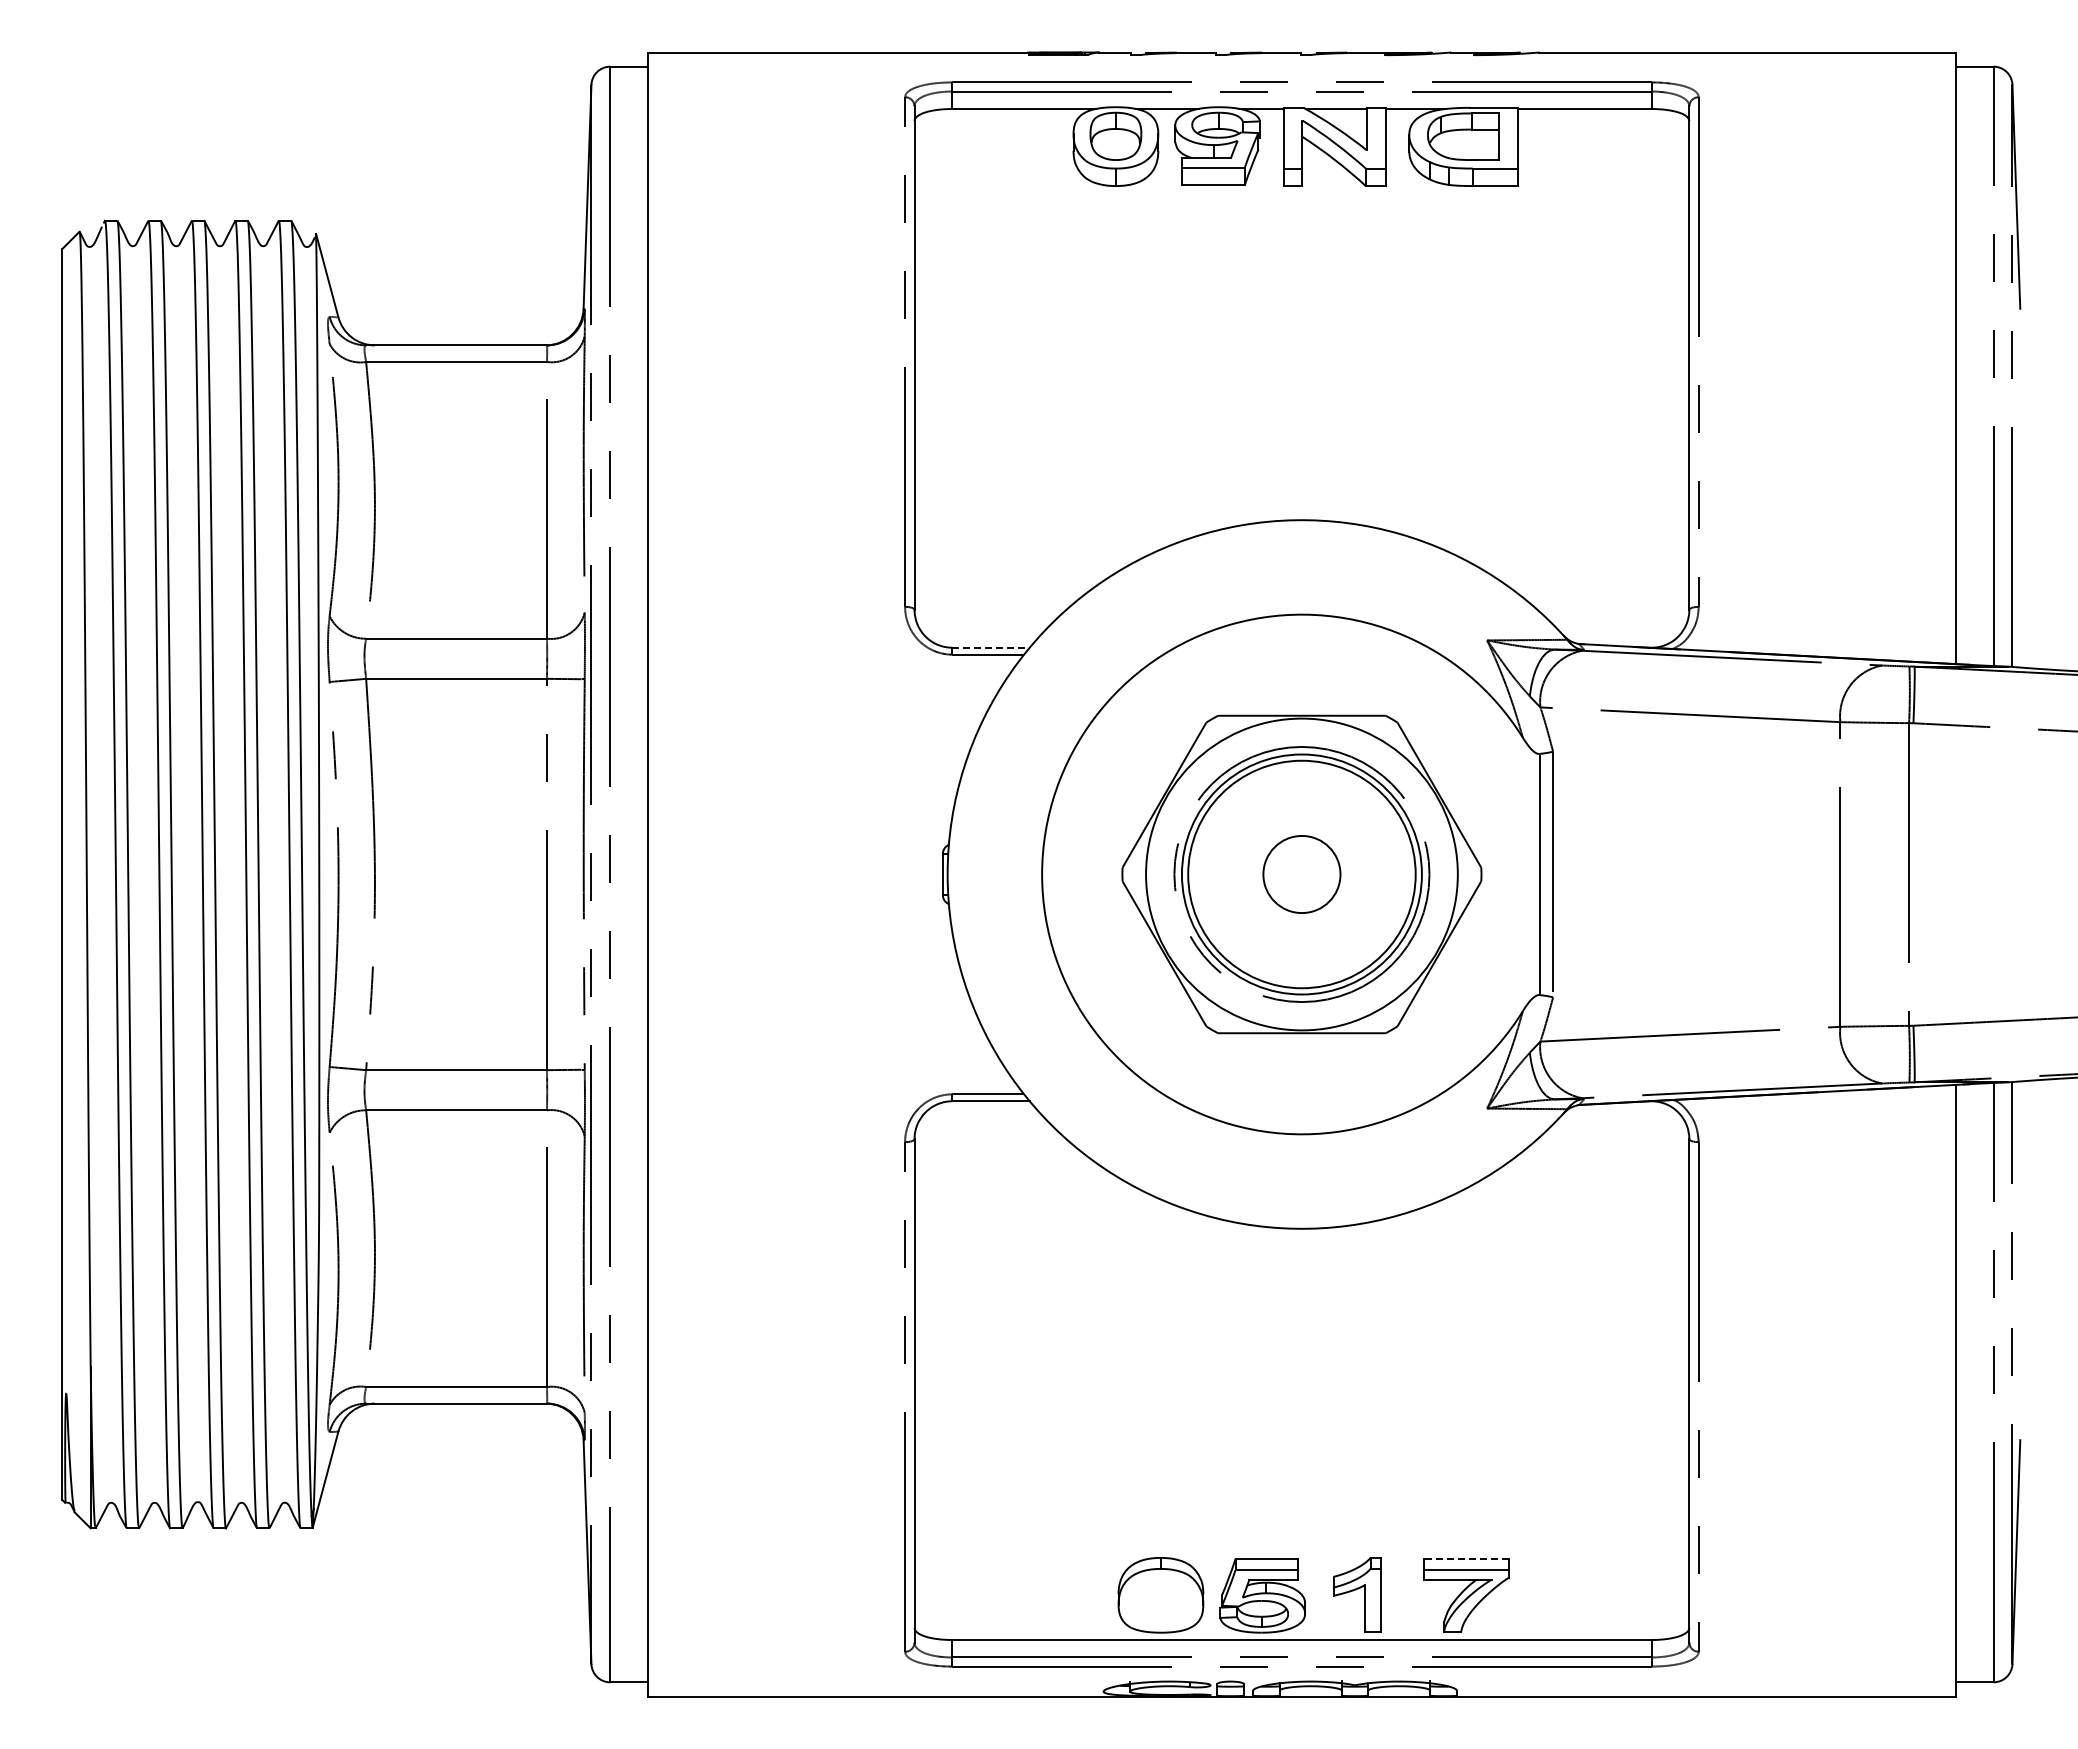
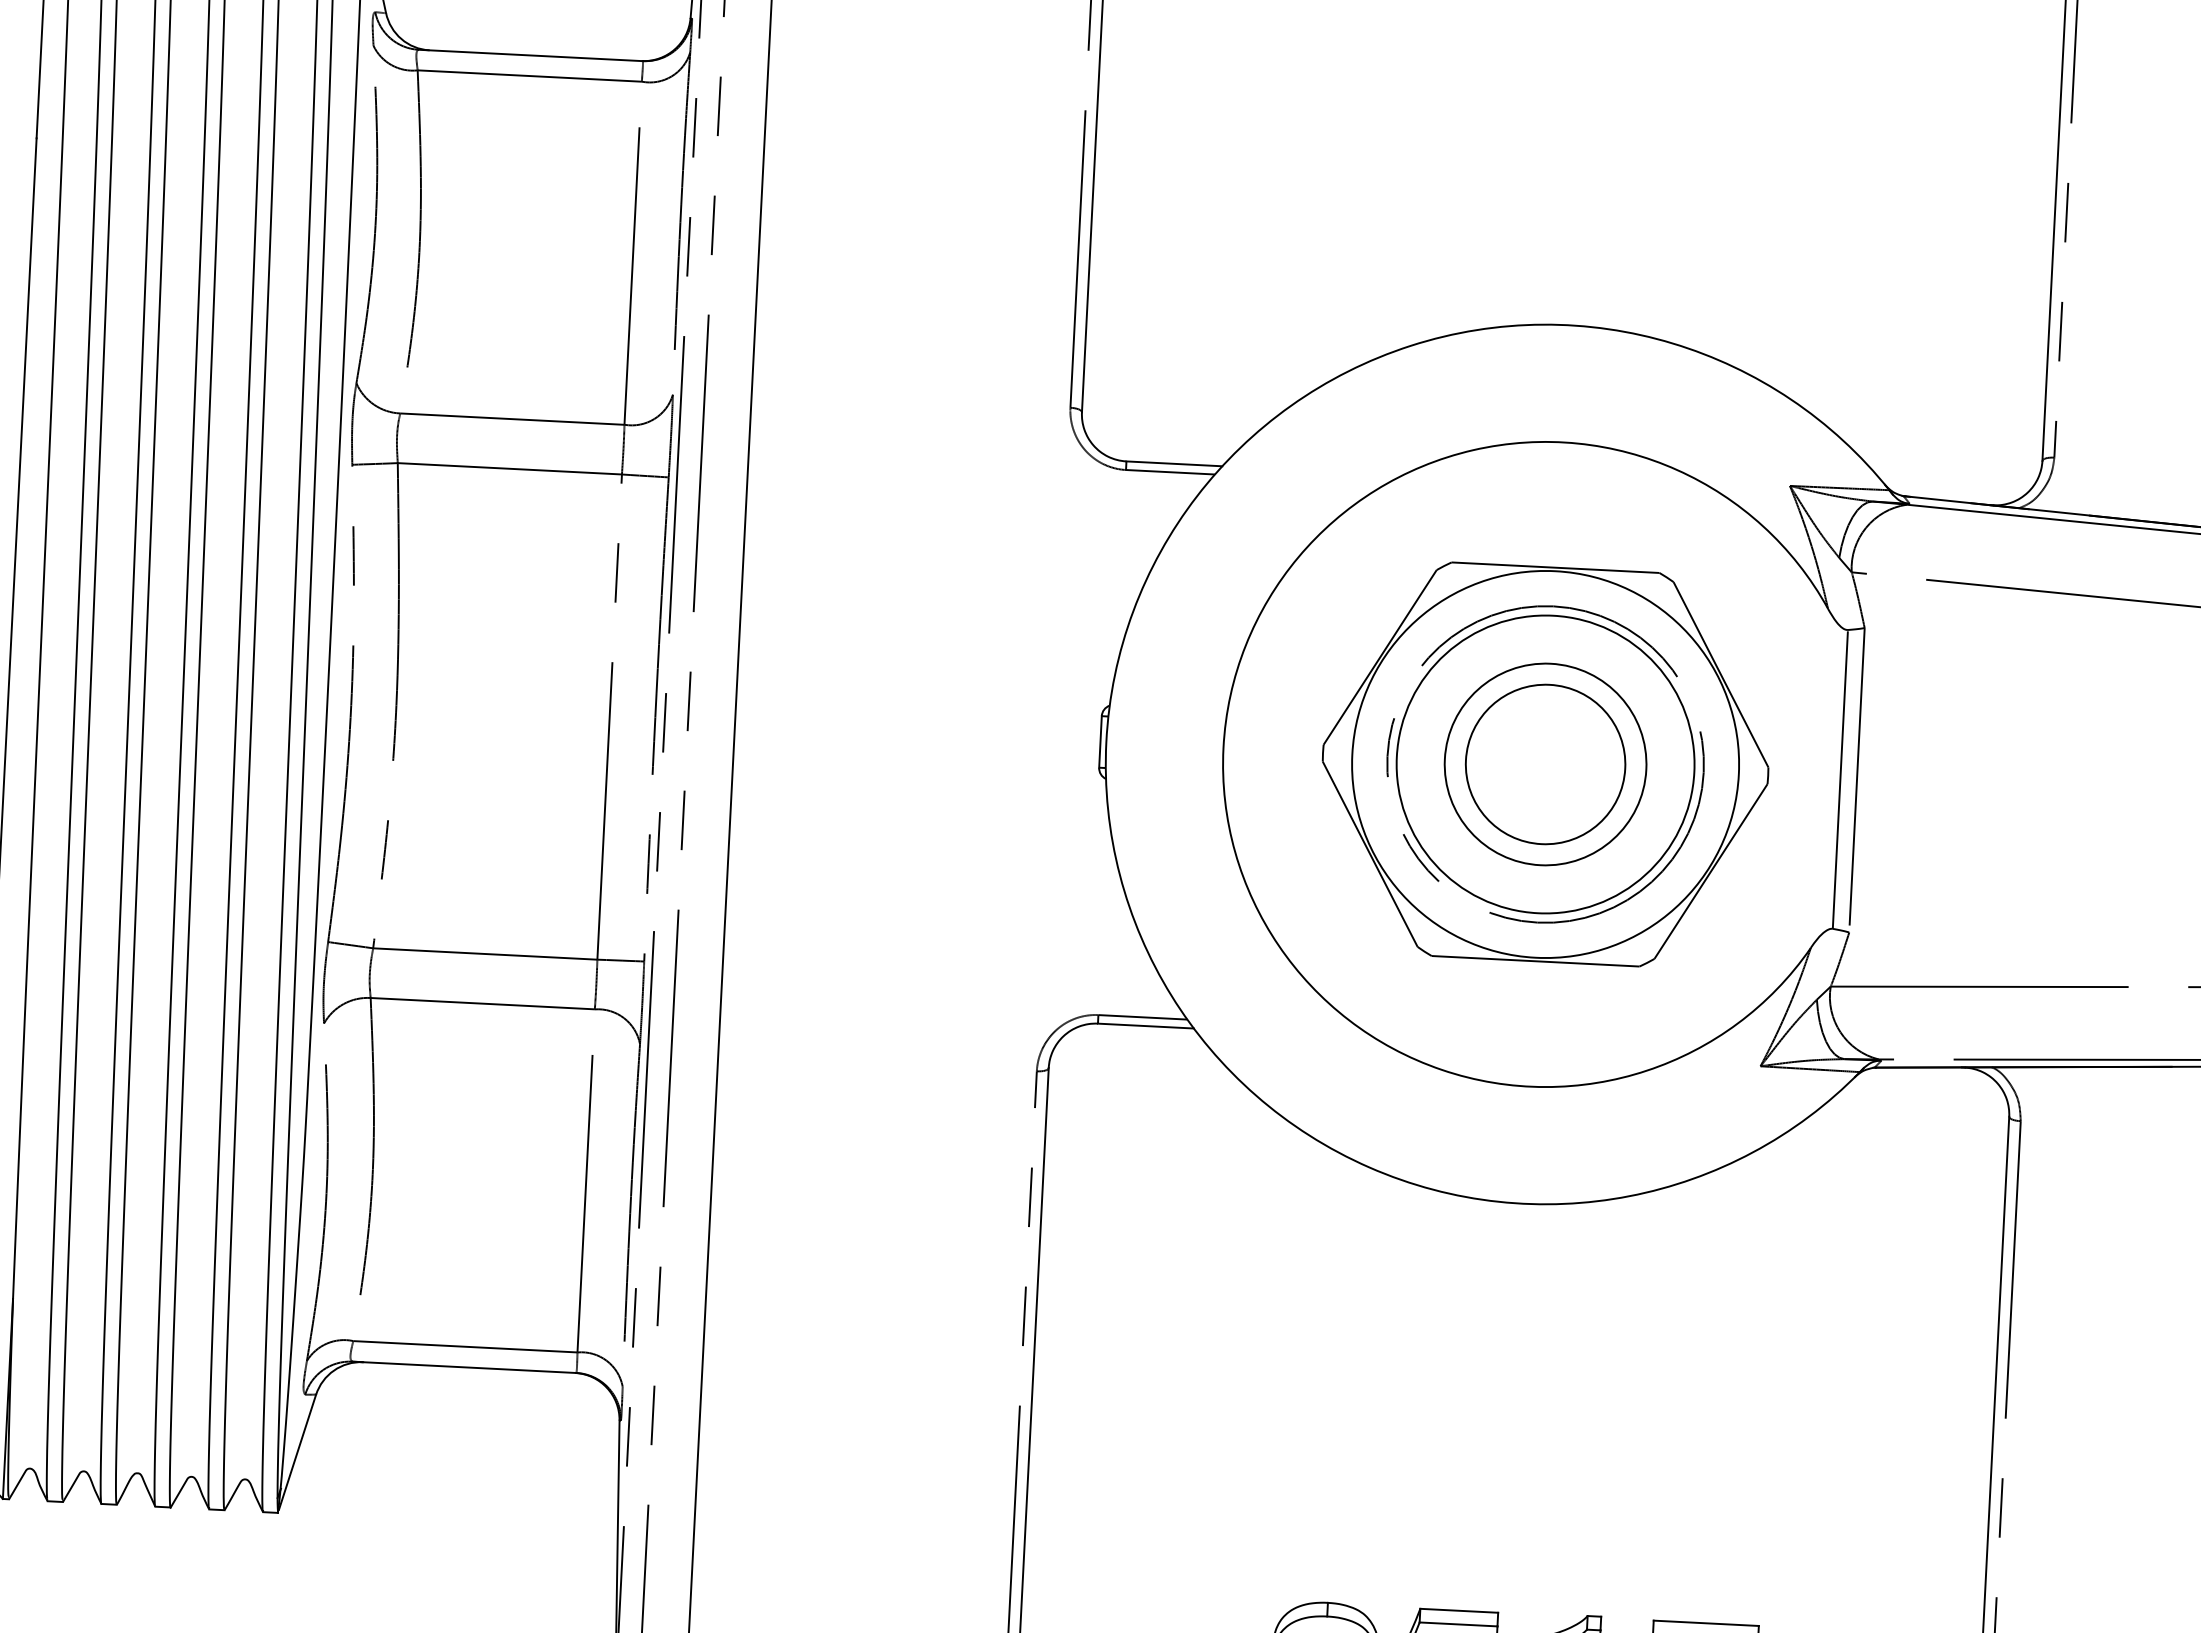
line: (991, 647) -> (1174, 463), dashed -> solid
circle: (1301, 874) -> (1545, 764), size x0.71
circle: (1301, 874) -> (1545, 764), size x1.67
line: (1465, 1558) -> (1705, 1622), dashed -> solid

